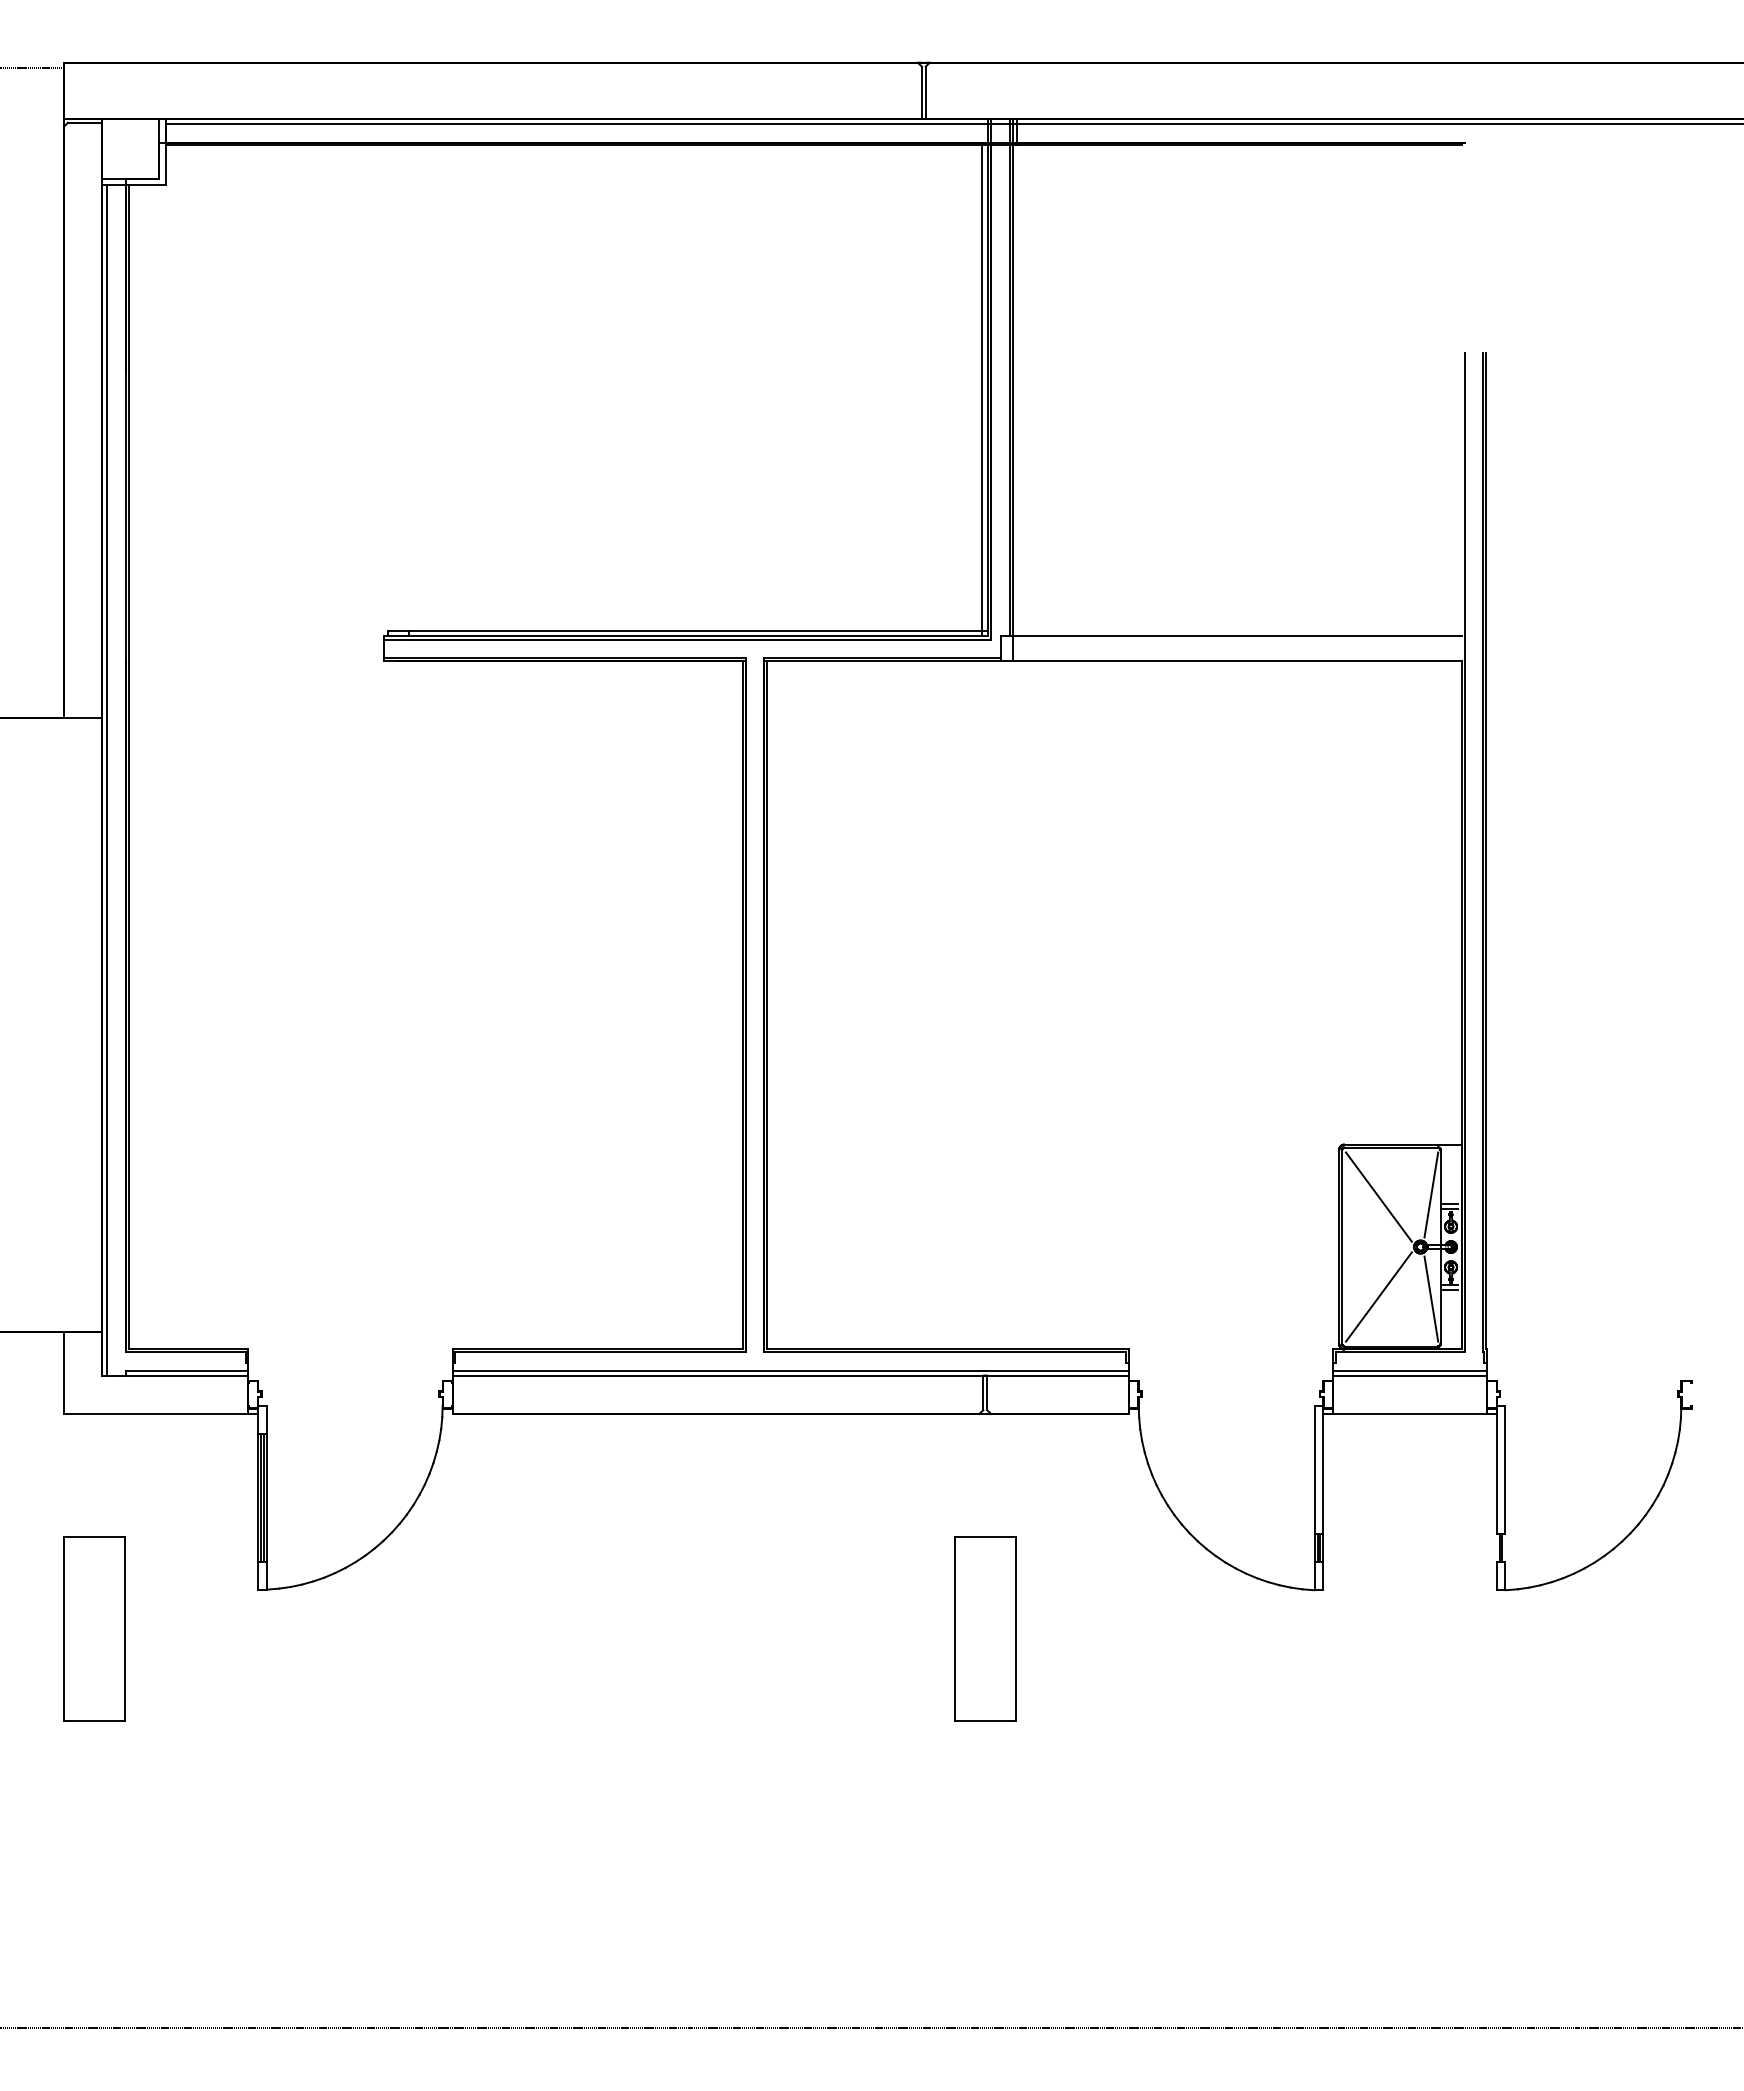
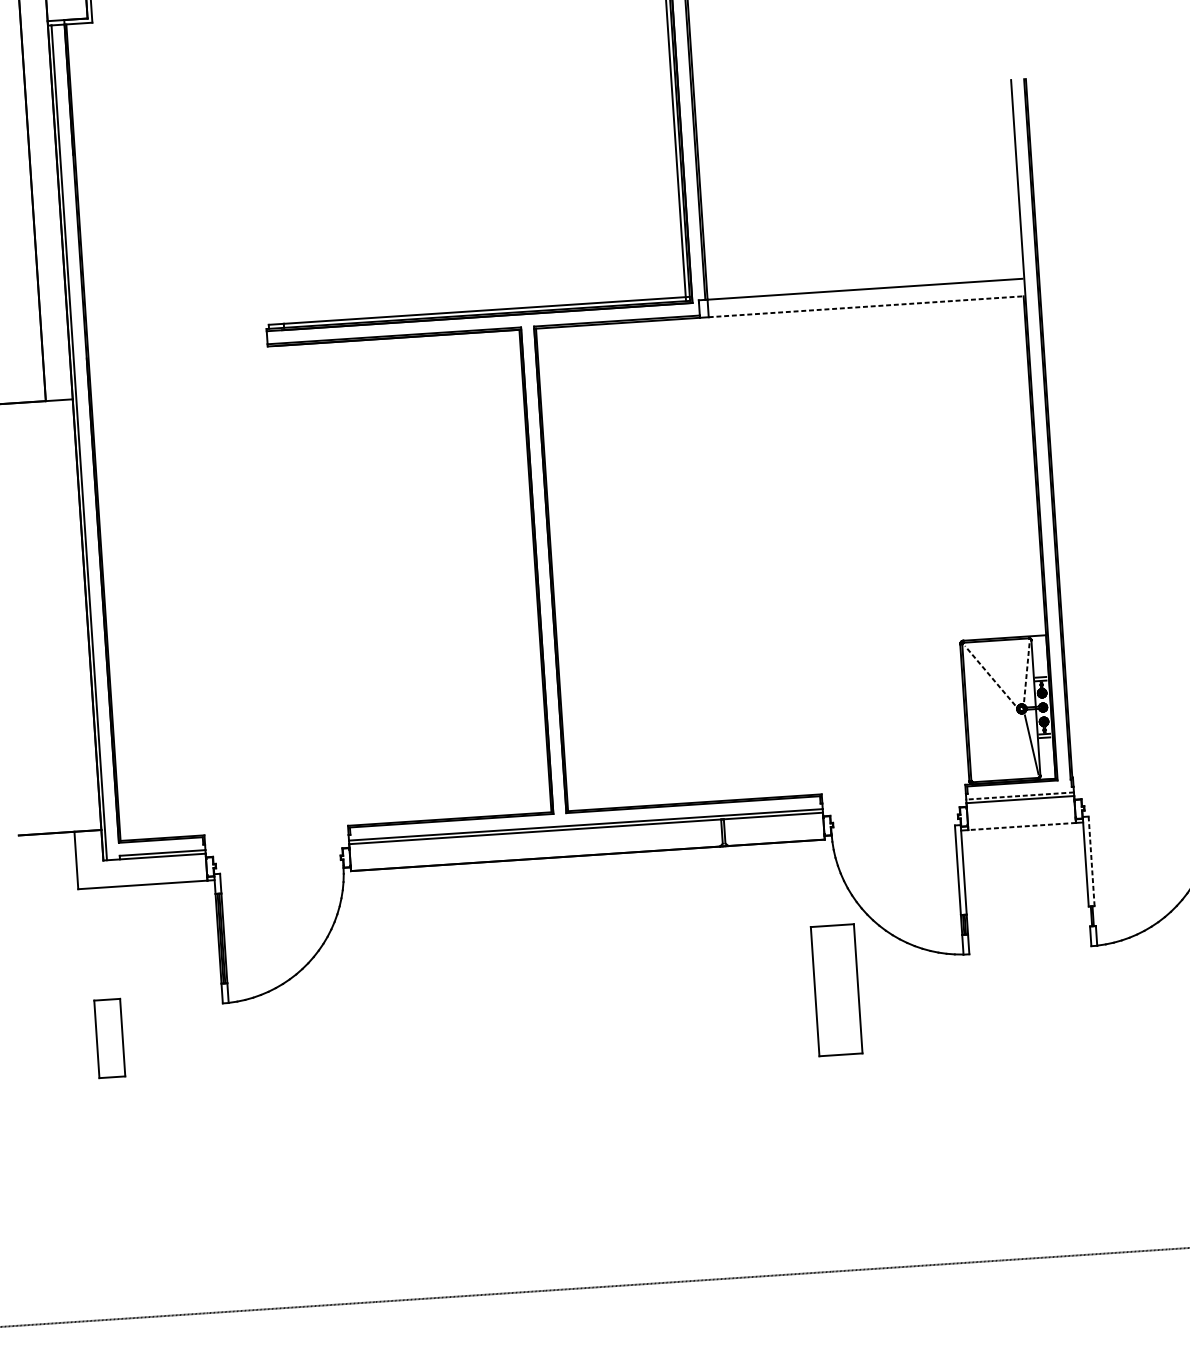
line: (1237, 661) -> (866, 306), solid -> dashed
line: (1431, 1194) -> (1026, 671), solid -> dashed
line: (1378, 1196) -> (989, 675), solid -> dashed
line: (1378, 1296) -> (994, 745), removed
line: (1410, 1370) -> (1020, 795), solid -> dashed
line: (1410, 1414) -> (1022, 826), solid -> dashed
line: (1505, 1470) -> (1091, 861), solid -> dashed
part: (94, 1628) -> (109, 1038), size x0.6
part: (985, 1628) -> (836, 989), moved

